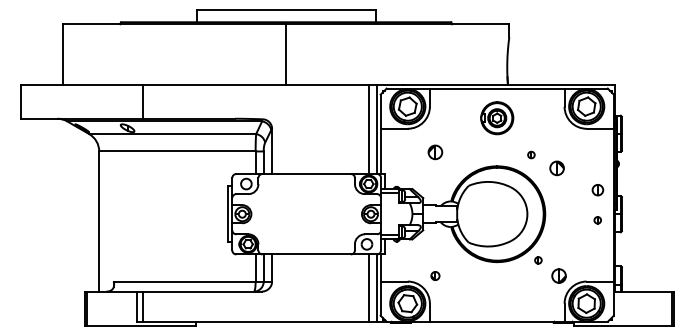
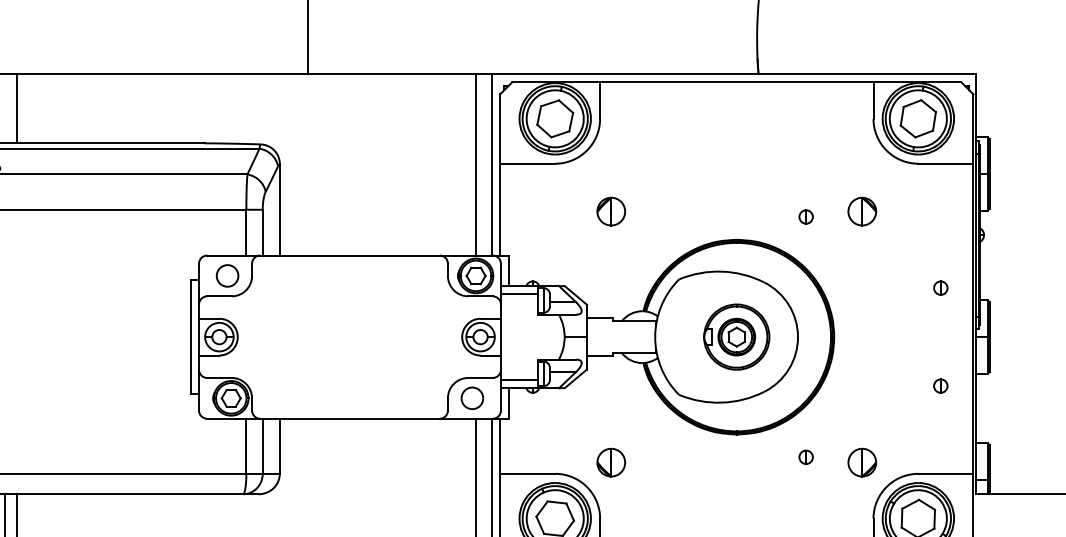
part: (497, 118) -> (737, 337), moved
part: (556, 168) -> (861, 211), moved
part: (597, 189) -> (940, 286), size x0.62
part: (597, 220) -> (940, 386), moved
part: (538, 260) -> (806, 457), moved
part: (435, 275) -> (611, 461), size x1.67

